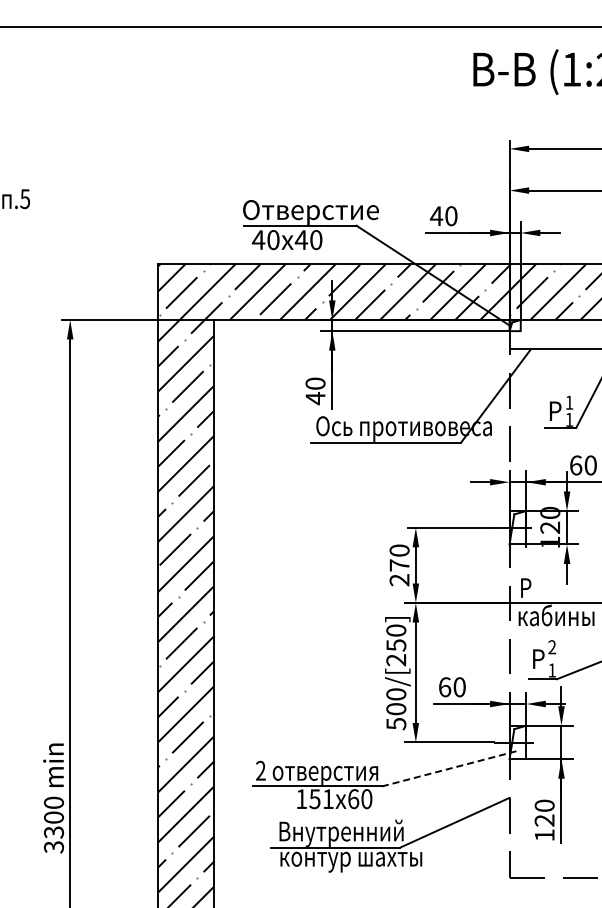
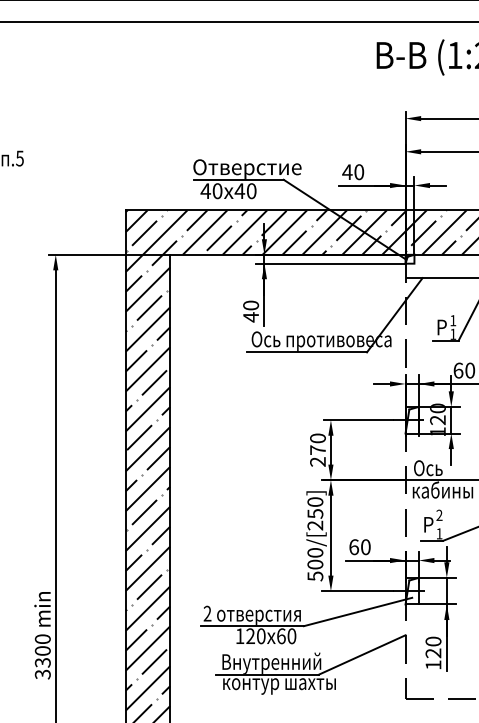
text: (538, 588) -> (428, 468), P -> Ось
line: (450, 768) -> (358, 611), dashed -> solid
text: (321, 799) -> (255, 636), 151 -> 120

